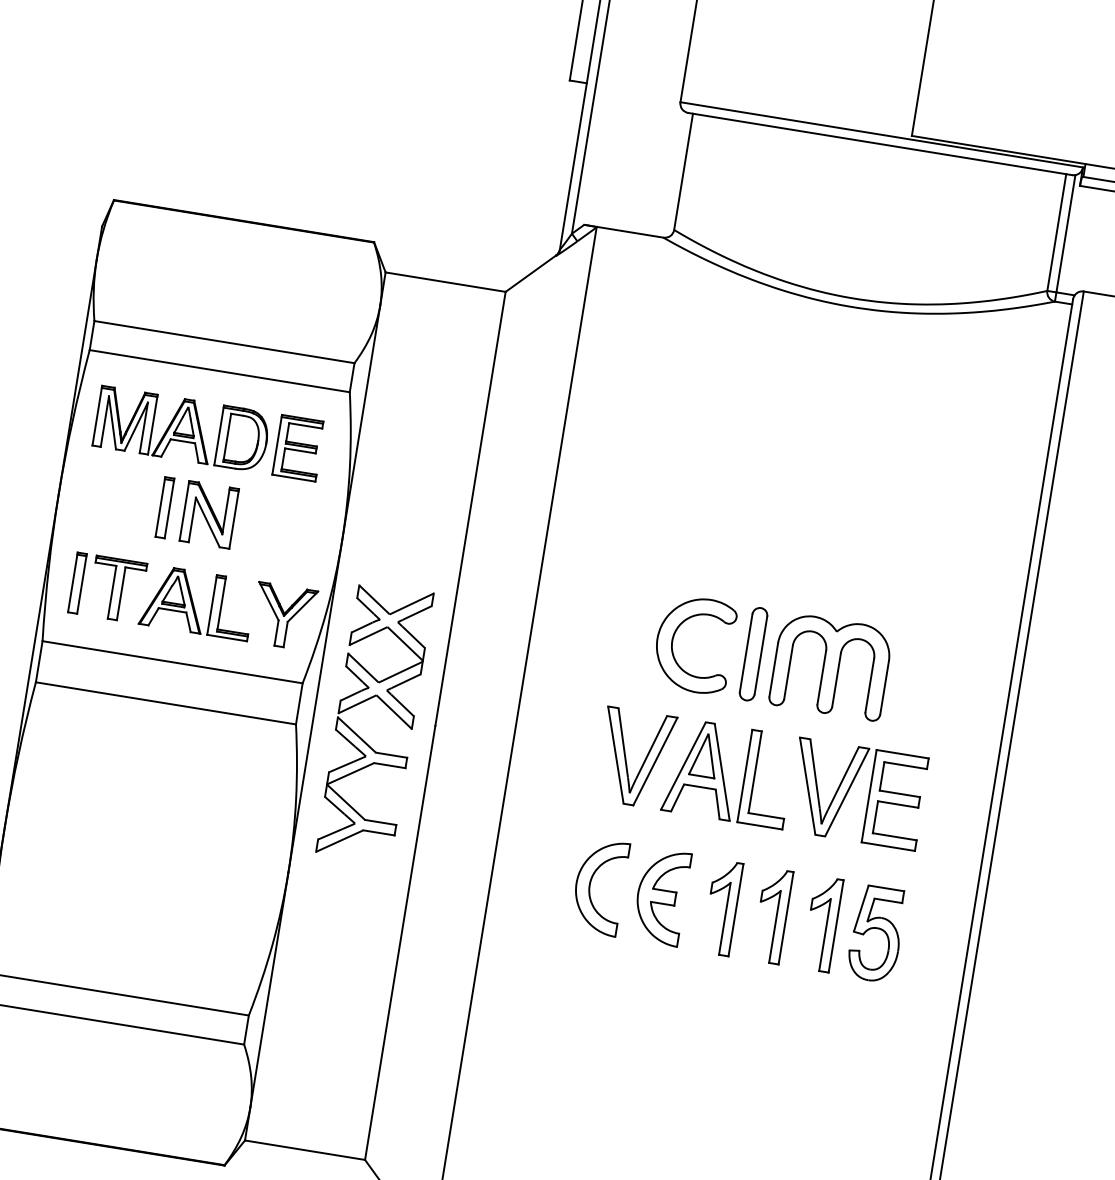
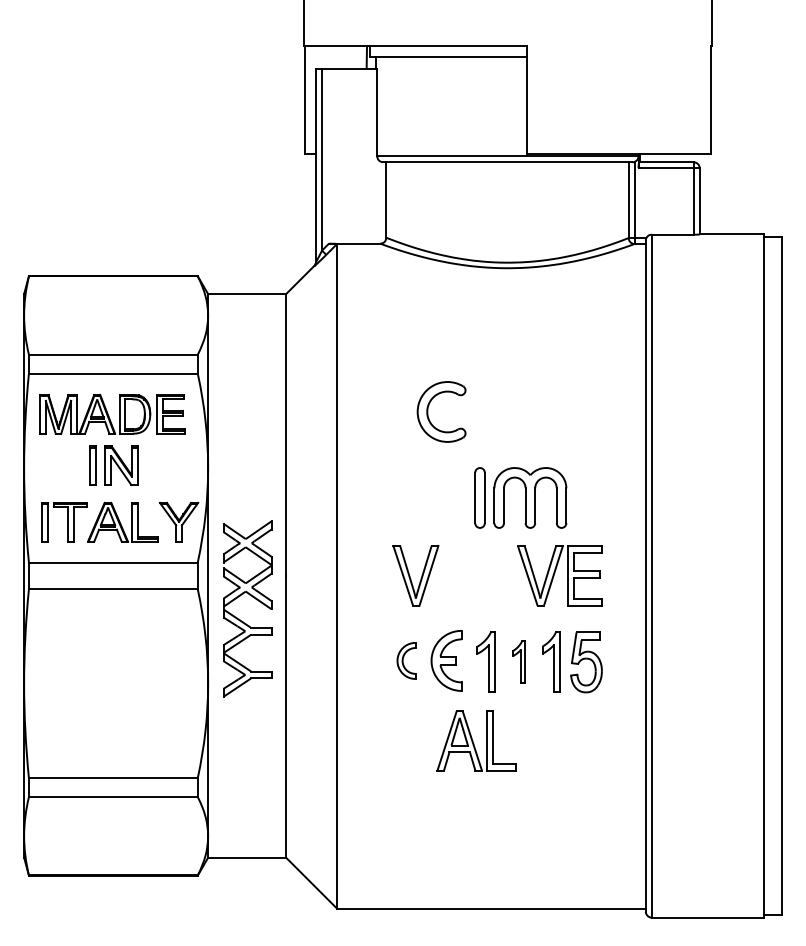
part: (674, 640) -> (428, 411), moved
part: (389, 709) -> (255, 599), moved
part: (728, 772) -> (476, 740), moved
part: (599, 886) -> (406, 660), size x0.6
part: (772, 915) -> (518, 661), size x0.7

